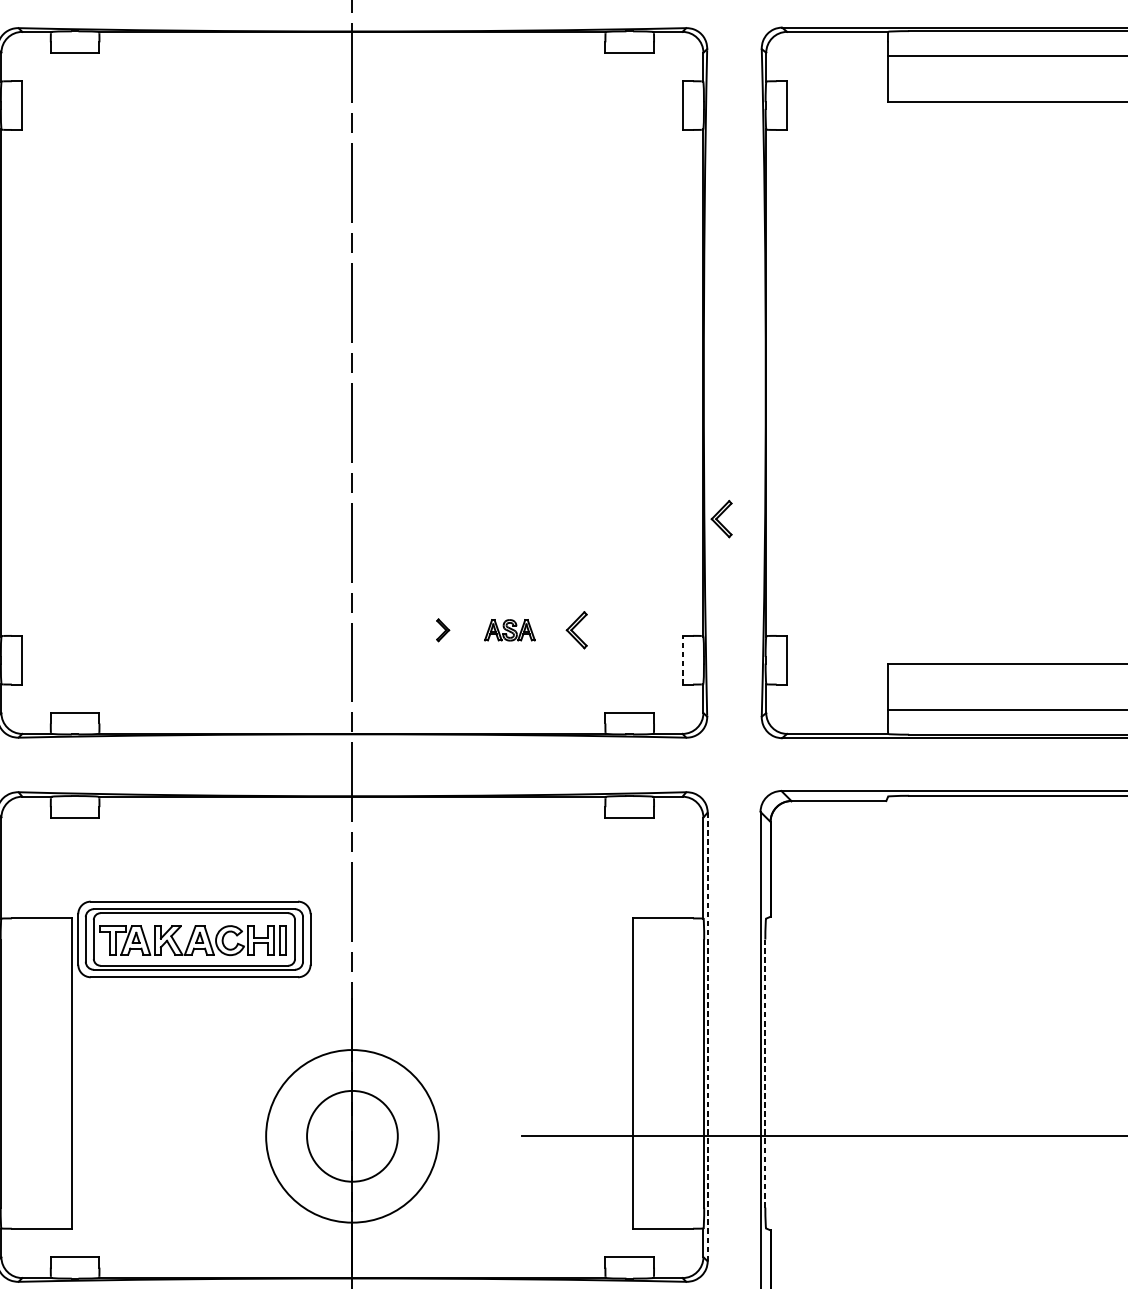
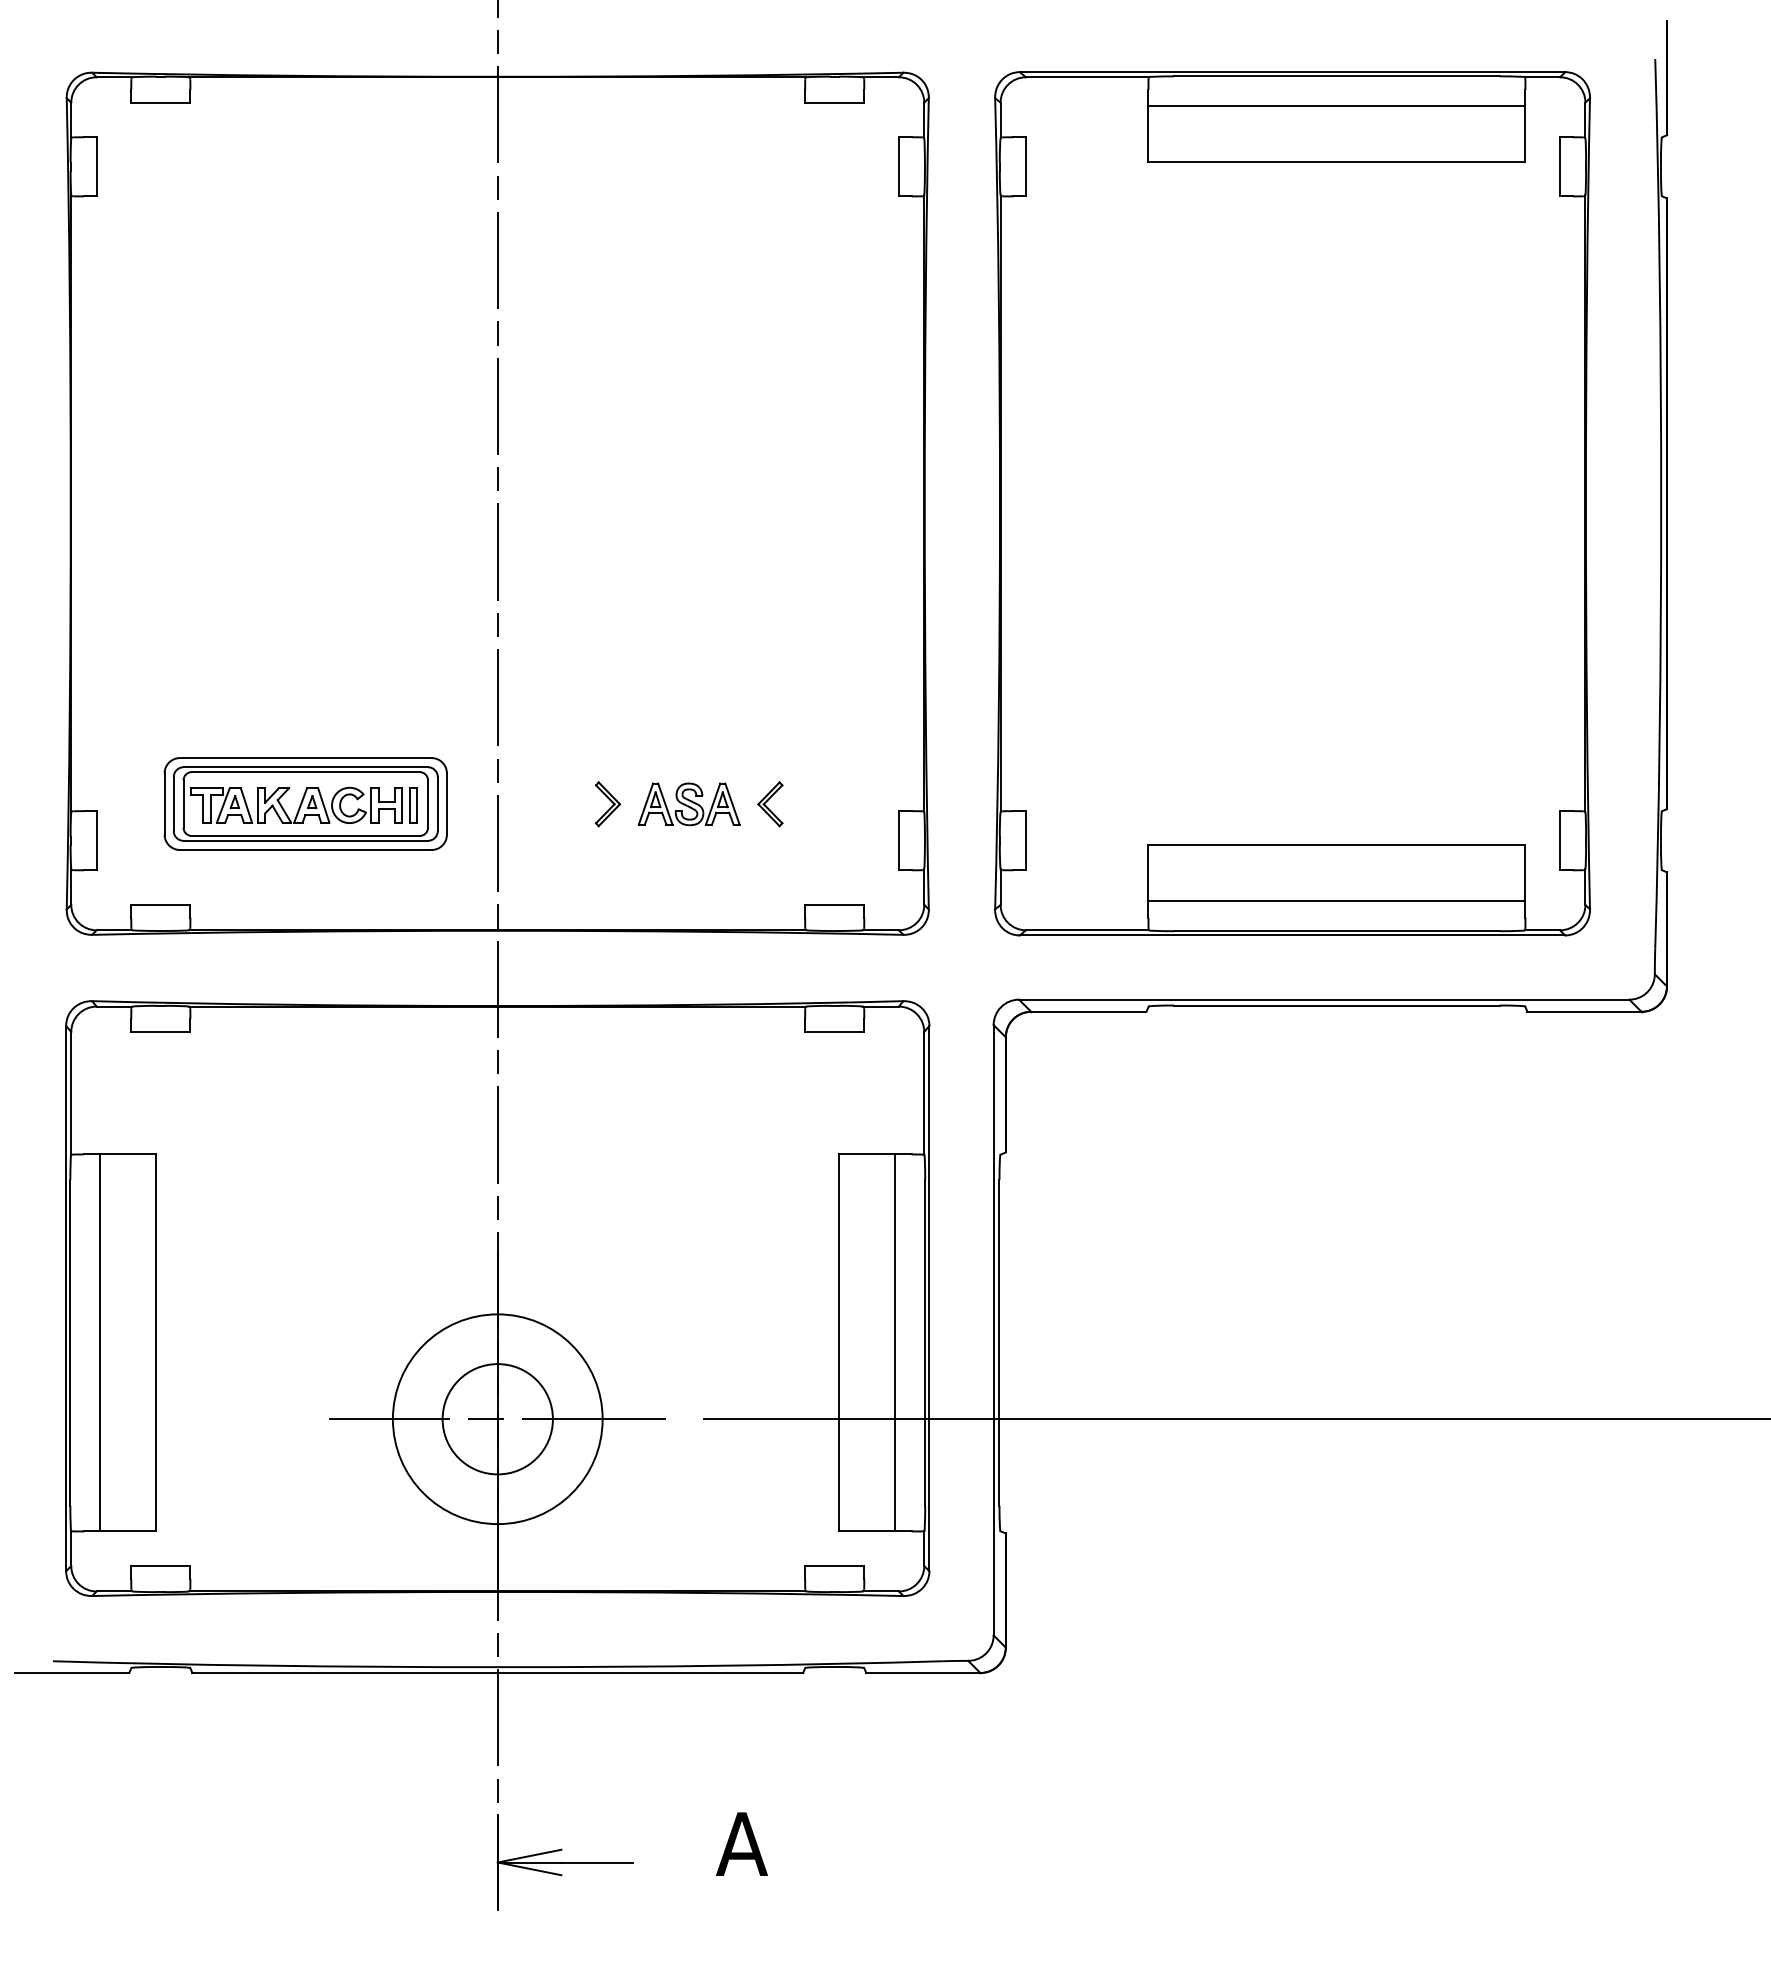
part: (721, 519) -> (946, 669), removed
part: (442, 630) -> (607, 804), size x1.67
part: (509, 630) -> (688, 804), size x1.67
line: (682, 660) -> (898, 840), dashed -> solid
part: (194, 939) -> (305, 803), moved
line: (707, 1036) -> (929, 1298), dashed -> solid
line: (25, 1073) -> (100, 1342), added
line: (679, 1073) -> (895, 1342), added
line: (765, 1073) -> (999, 1342), dashed -> solid
line: (352, 1136) -> (497, 1419), added

